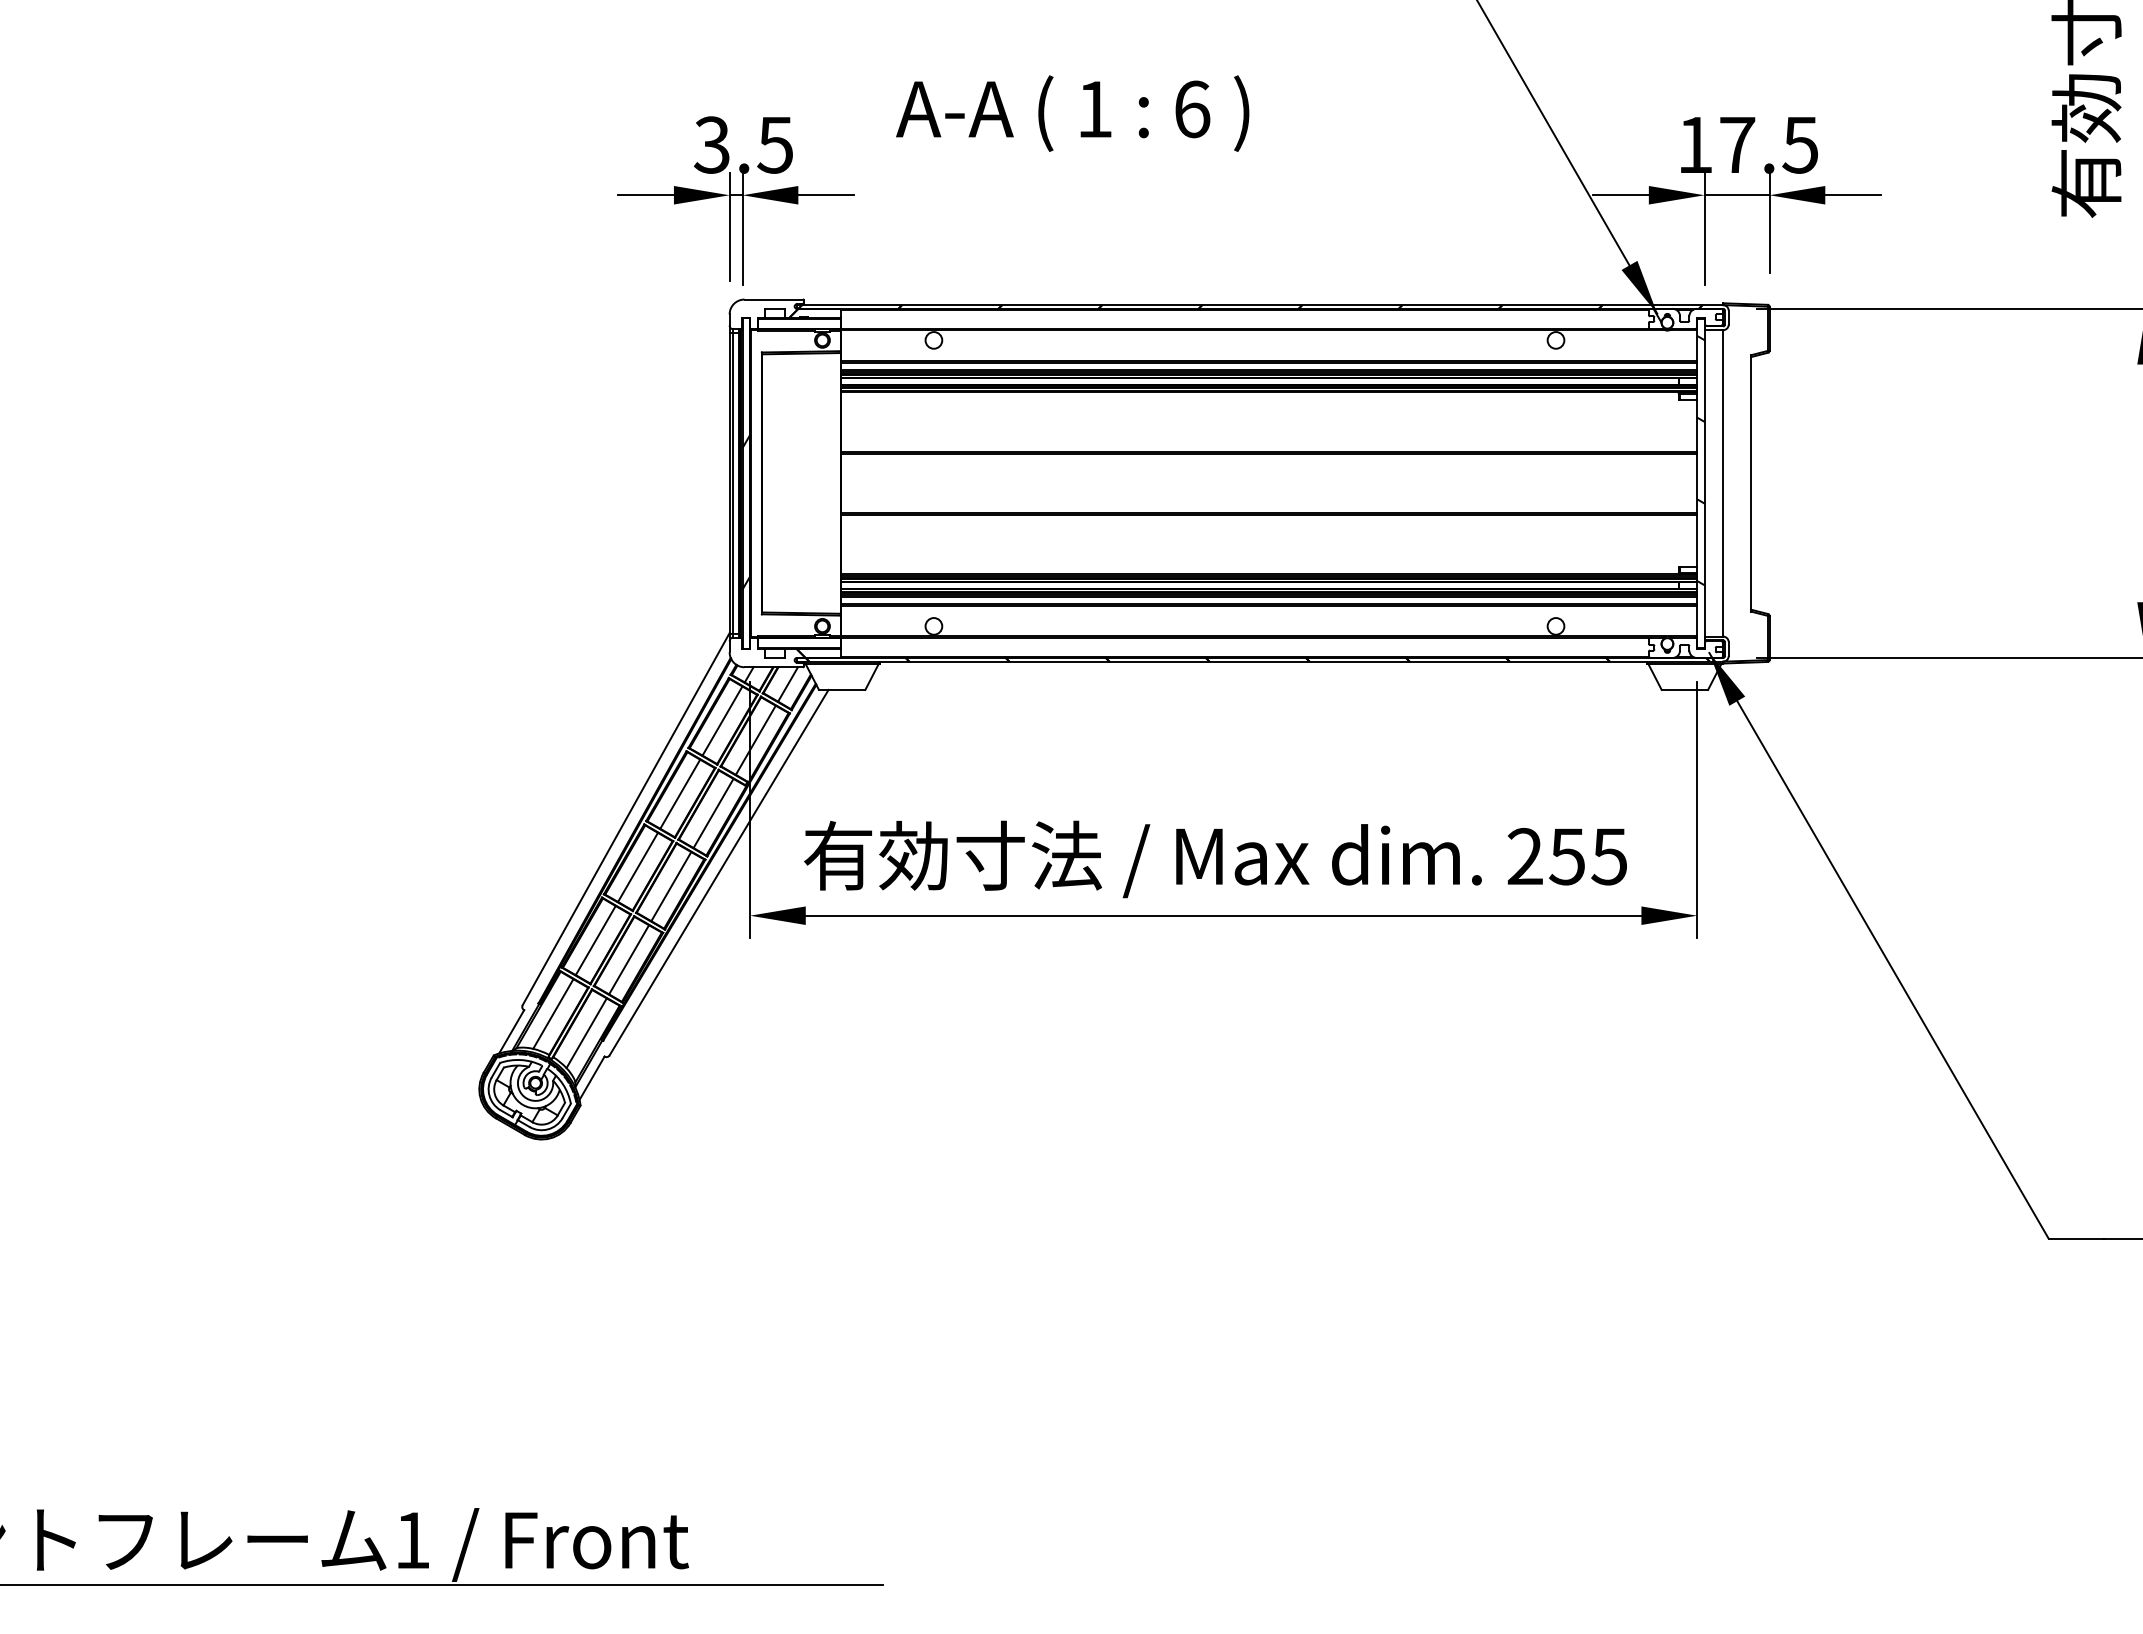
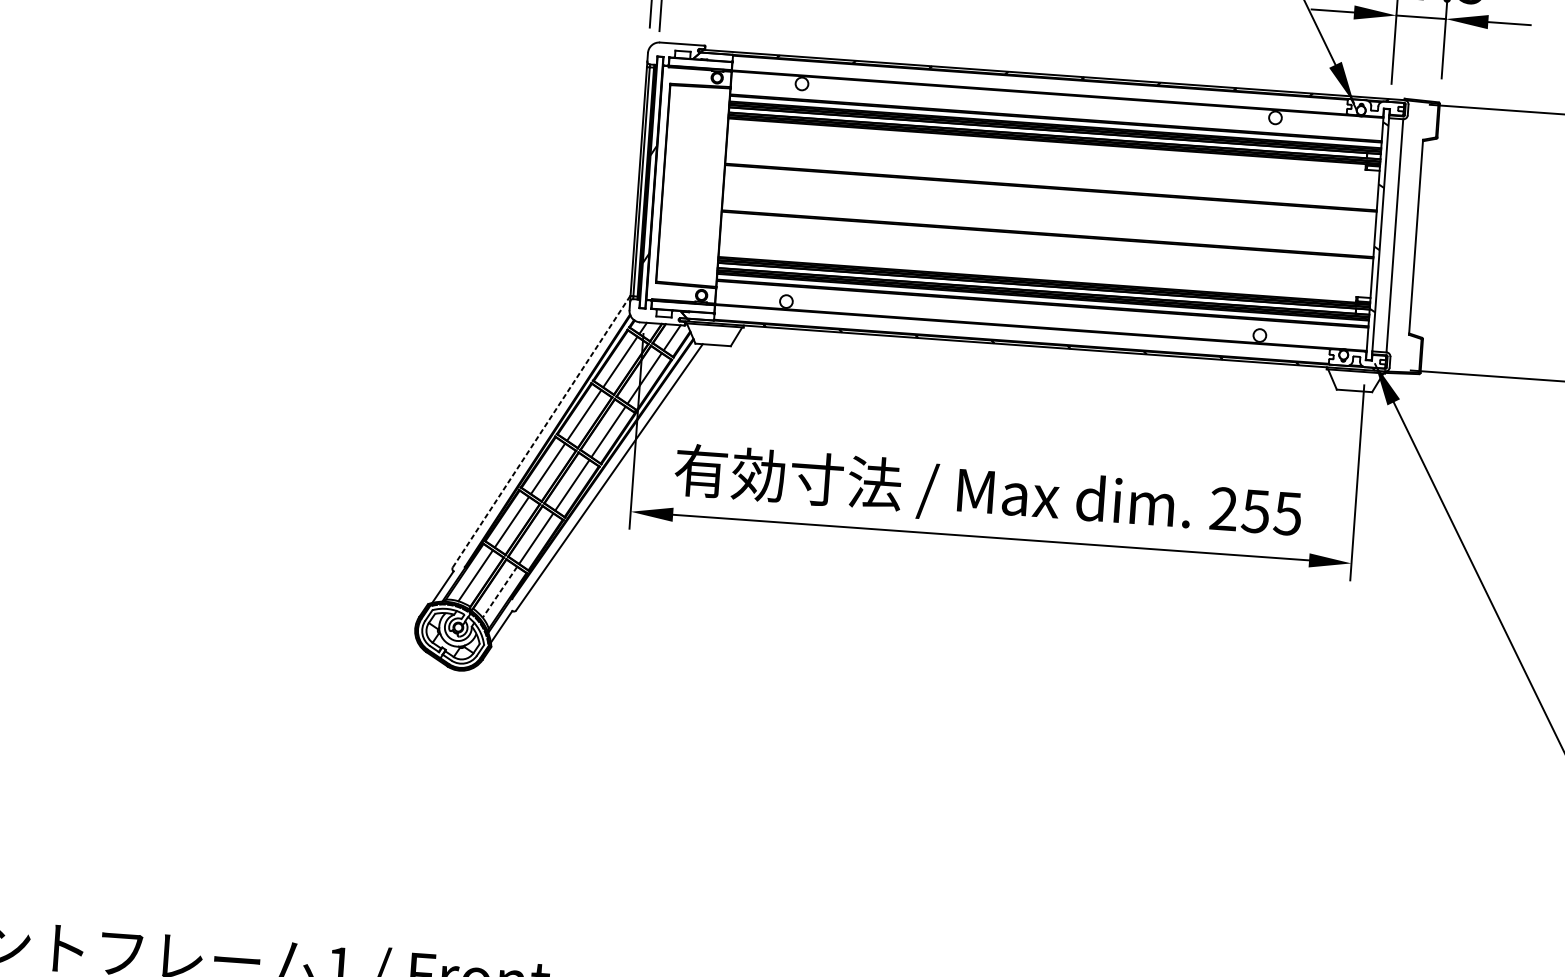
line: (626, 819) -> (541, 431), solid -> dashed
line: (586, 1033) -> (499, 592), solid -> dashed

